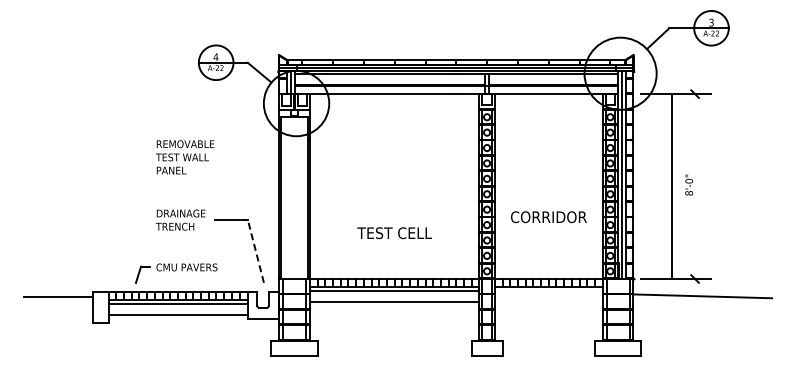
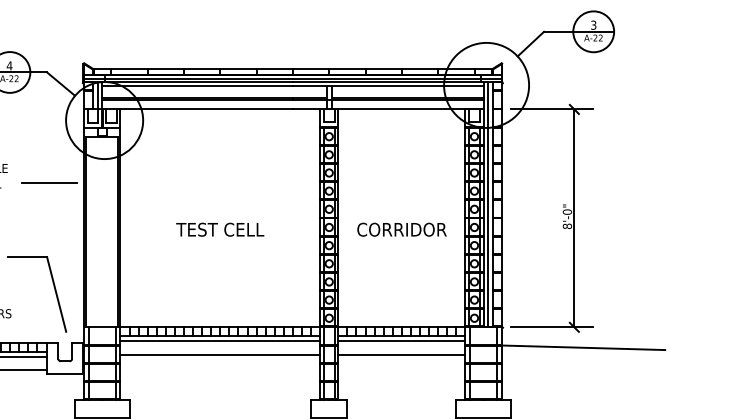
line: (249, 156) -> (49, 182), added
line: (672, 186) -> (574, 218), moved
text: (548, 217) -> (401, 230), moved
text: (394, 233) -> (220, 230), moved
line: (255, 251) -> (56, 294), dashed -> solid
line: (548, 290) -> (401, 340), added
line: (548, 302) -> (401, 355), added

